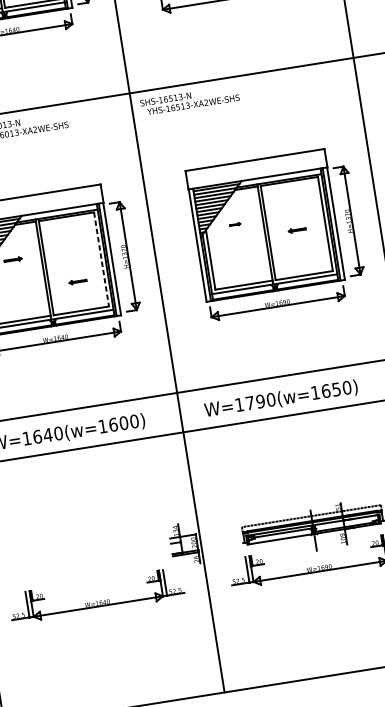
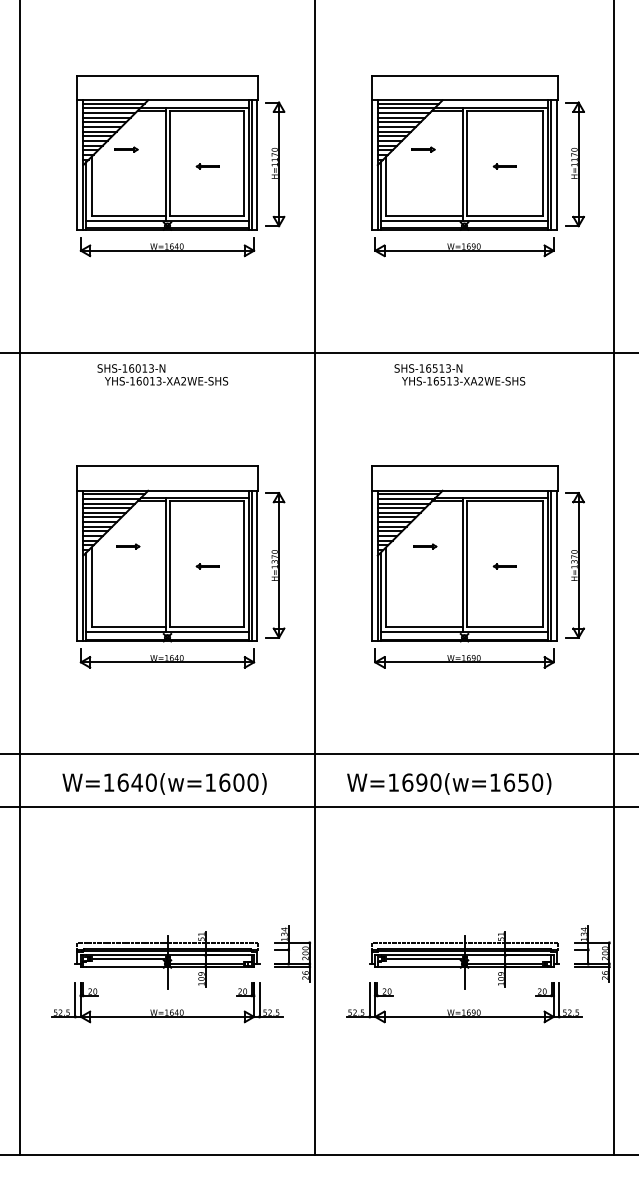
text: (189, 100) -> (459, 374), moved
part: (235, 224) -> (425, 546), size x1.67
line: (101, 259) -> (243, 564), dashed -> solid
part: (77, 281) -> (207, 566), moved
text: (249, 403) -> (407, 782), W=1790(w=1650) -> W=1690(w=1650)
part: (91, 564) -> (167, 960), added

